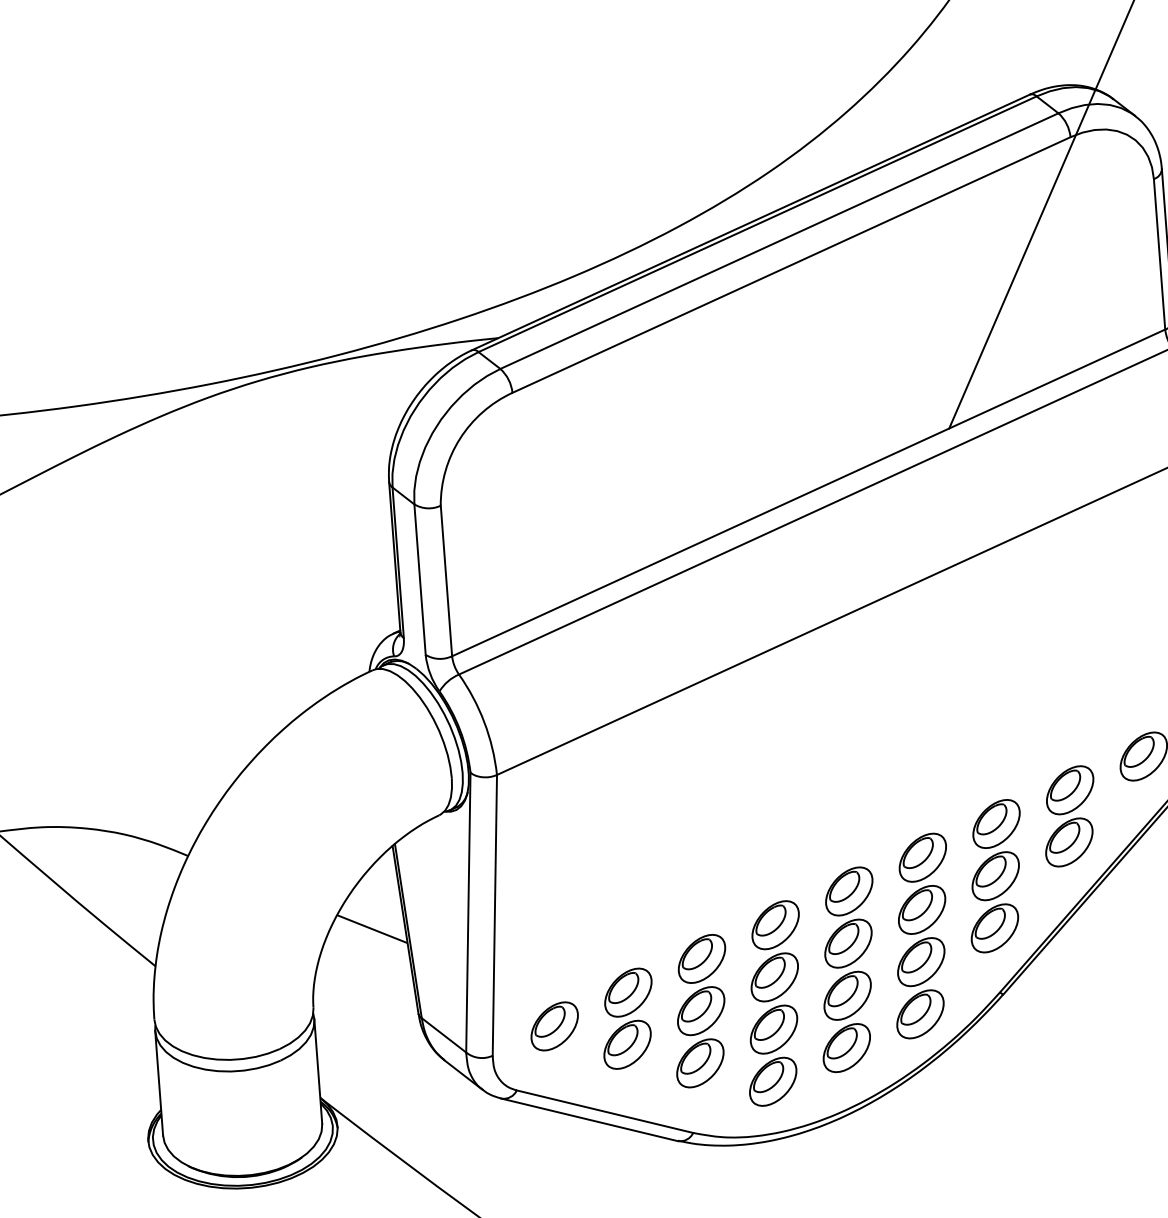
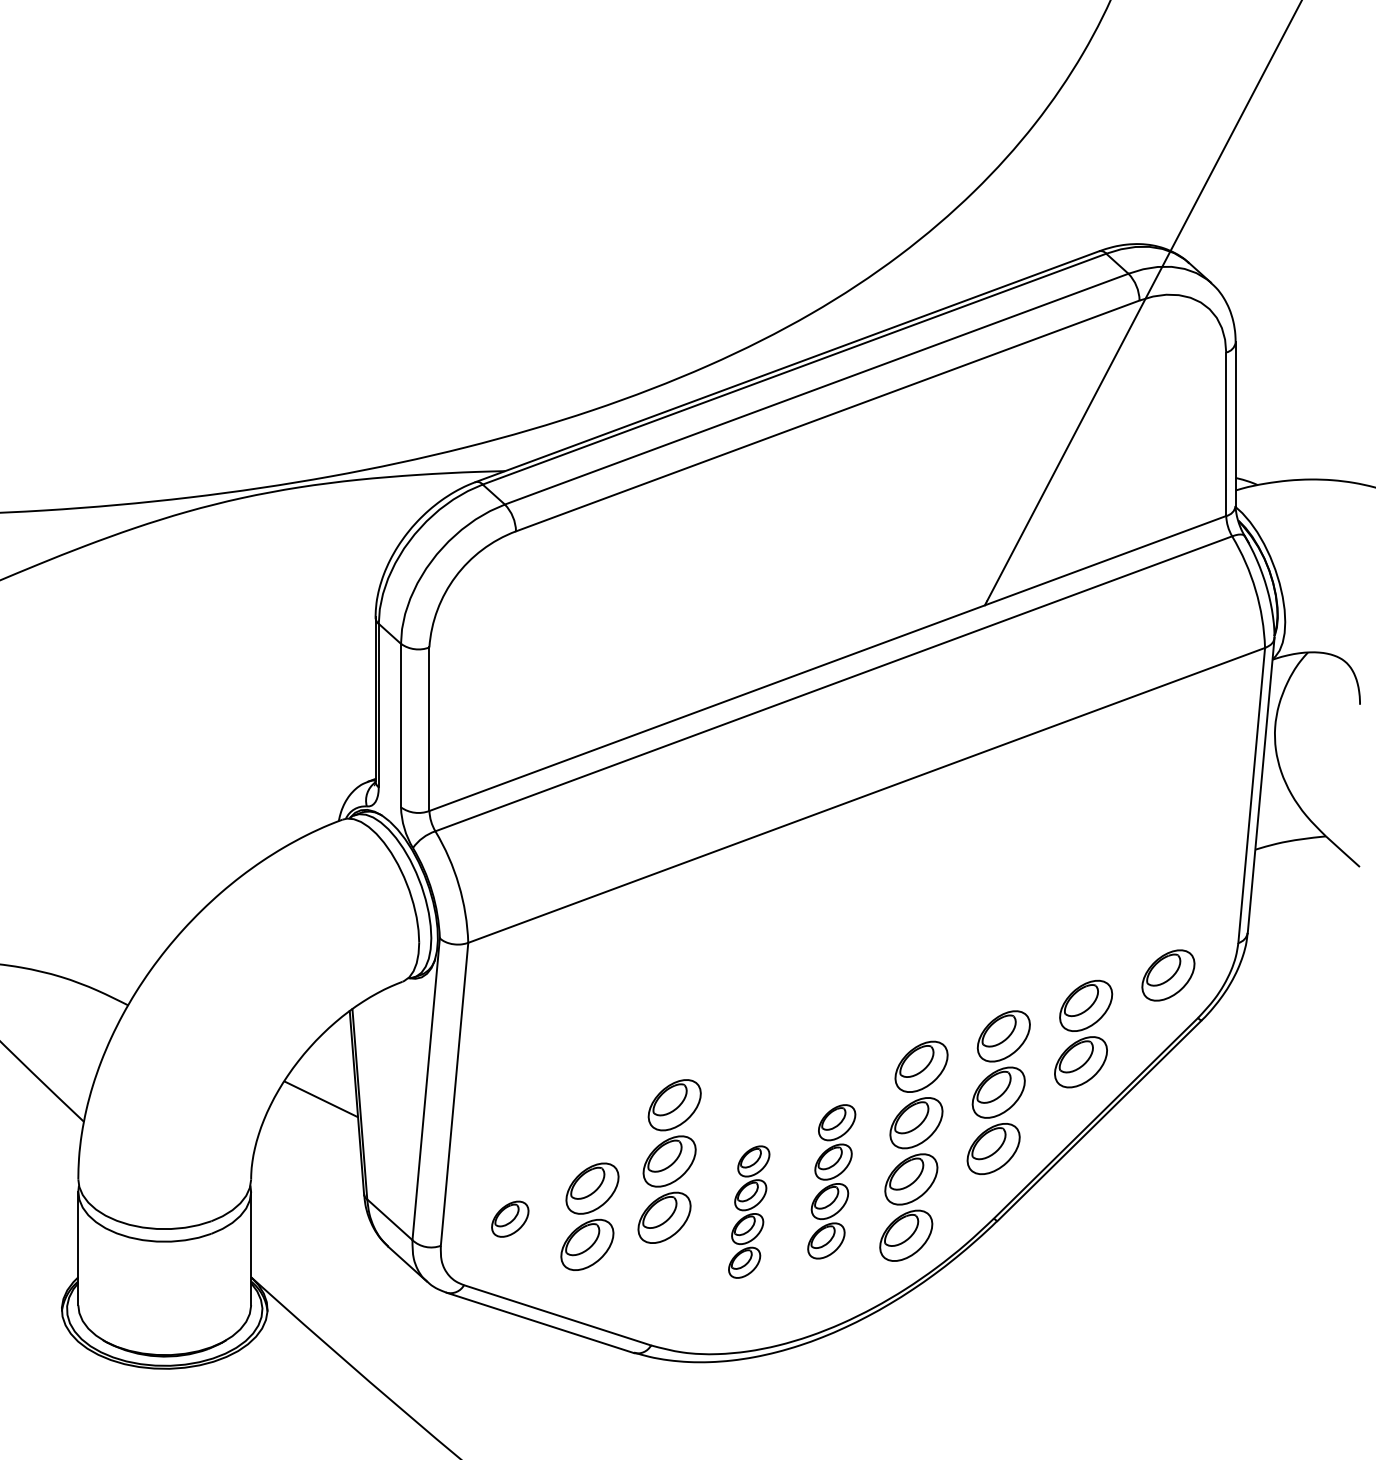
part: (847, 969) -> (831, 1181), size x0.7
part: (773, 1002) -> (748, 1211), size x0.6
part: (701, 1011) -> (669, 1161), moved
part: (555, 1026) -> (510, 1219), size x0.7

